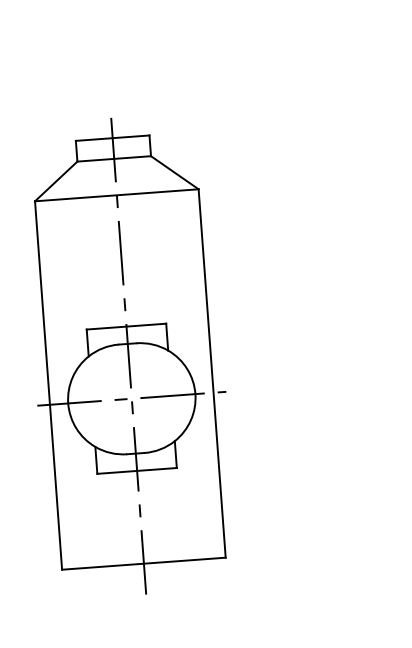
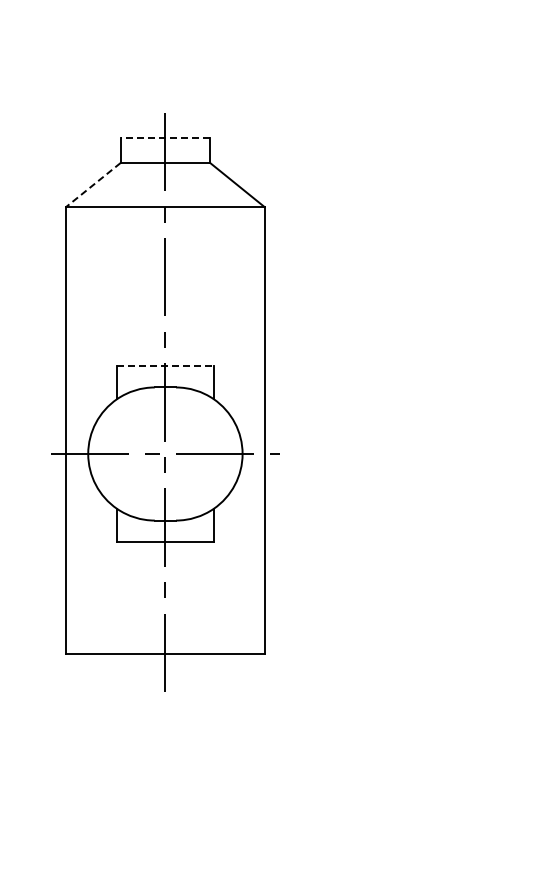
line: (112, 137) -> (165, 137), solid -> dashed
line: (56, 181) -> (93, 185), solid -> dashed
line: (126, 326) -> (165, 366), solid -> dashed

